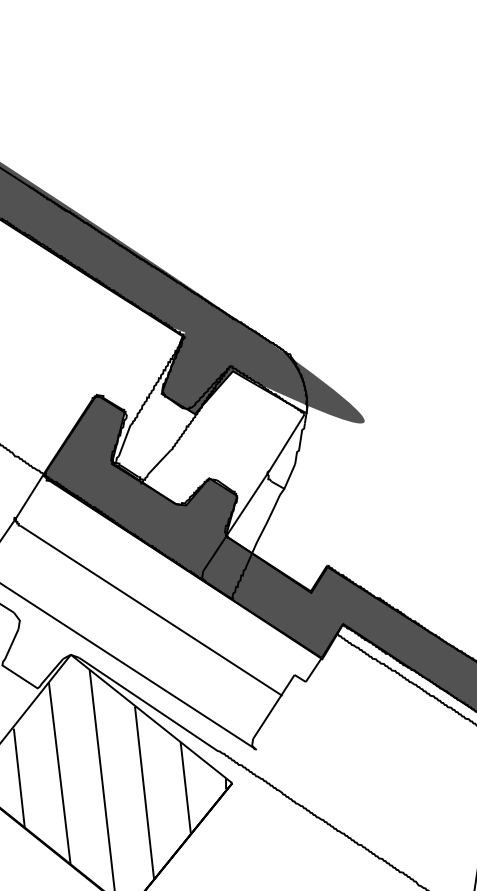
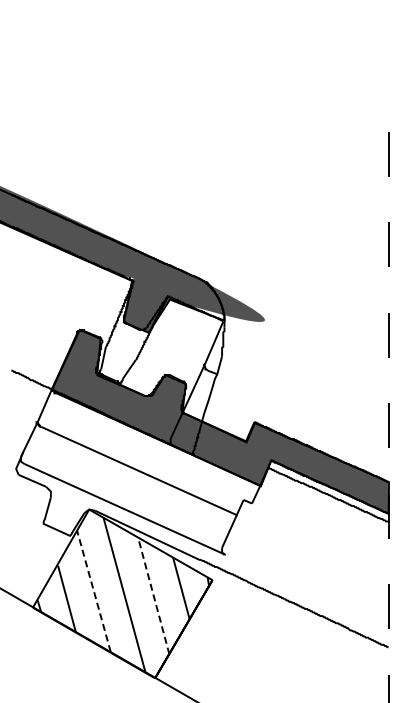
line: (59, 773) -> (93, 591), solid -> dashed
line: (144, 792) -> (153, 595), solid -> dashed

